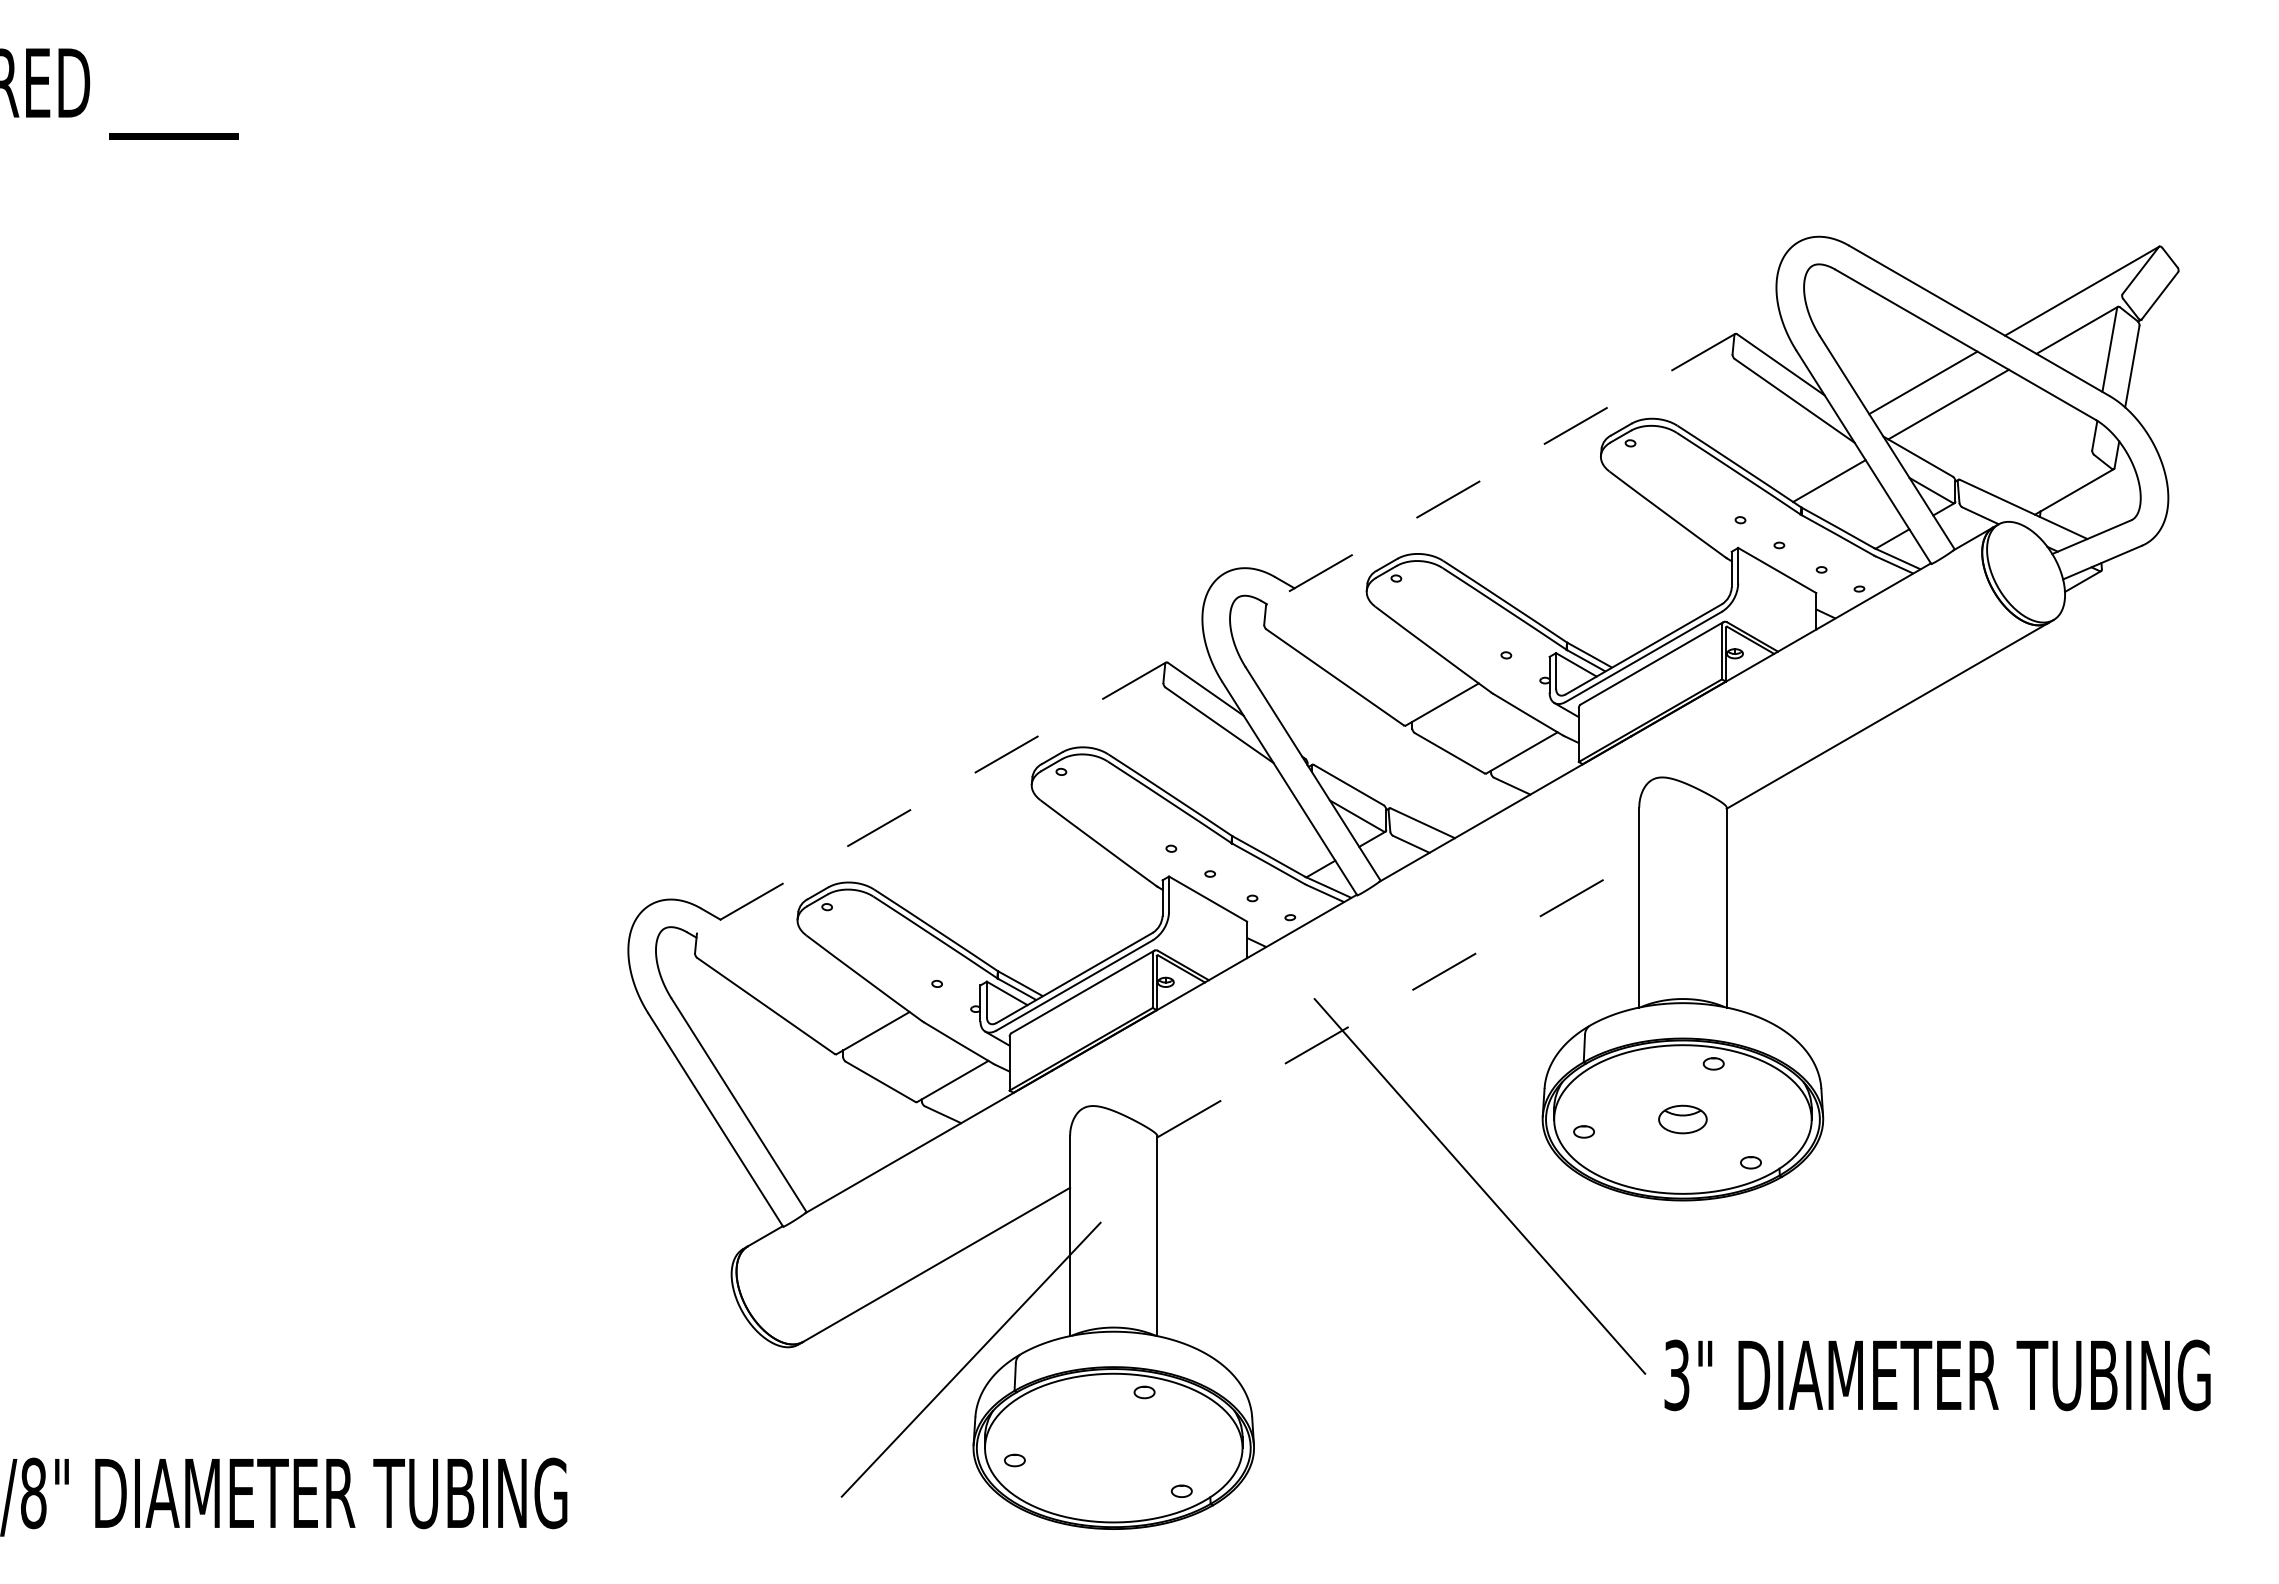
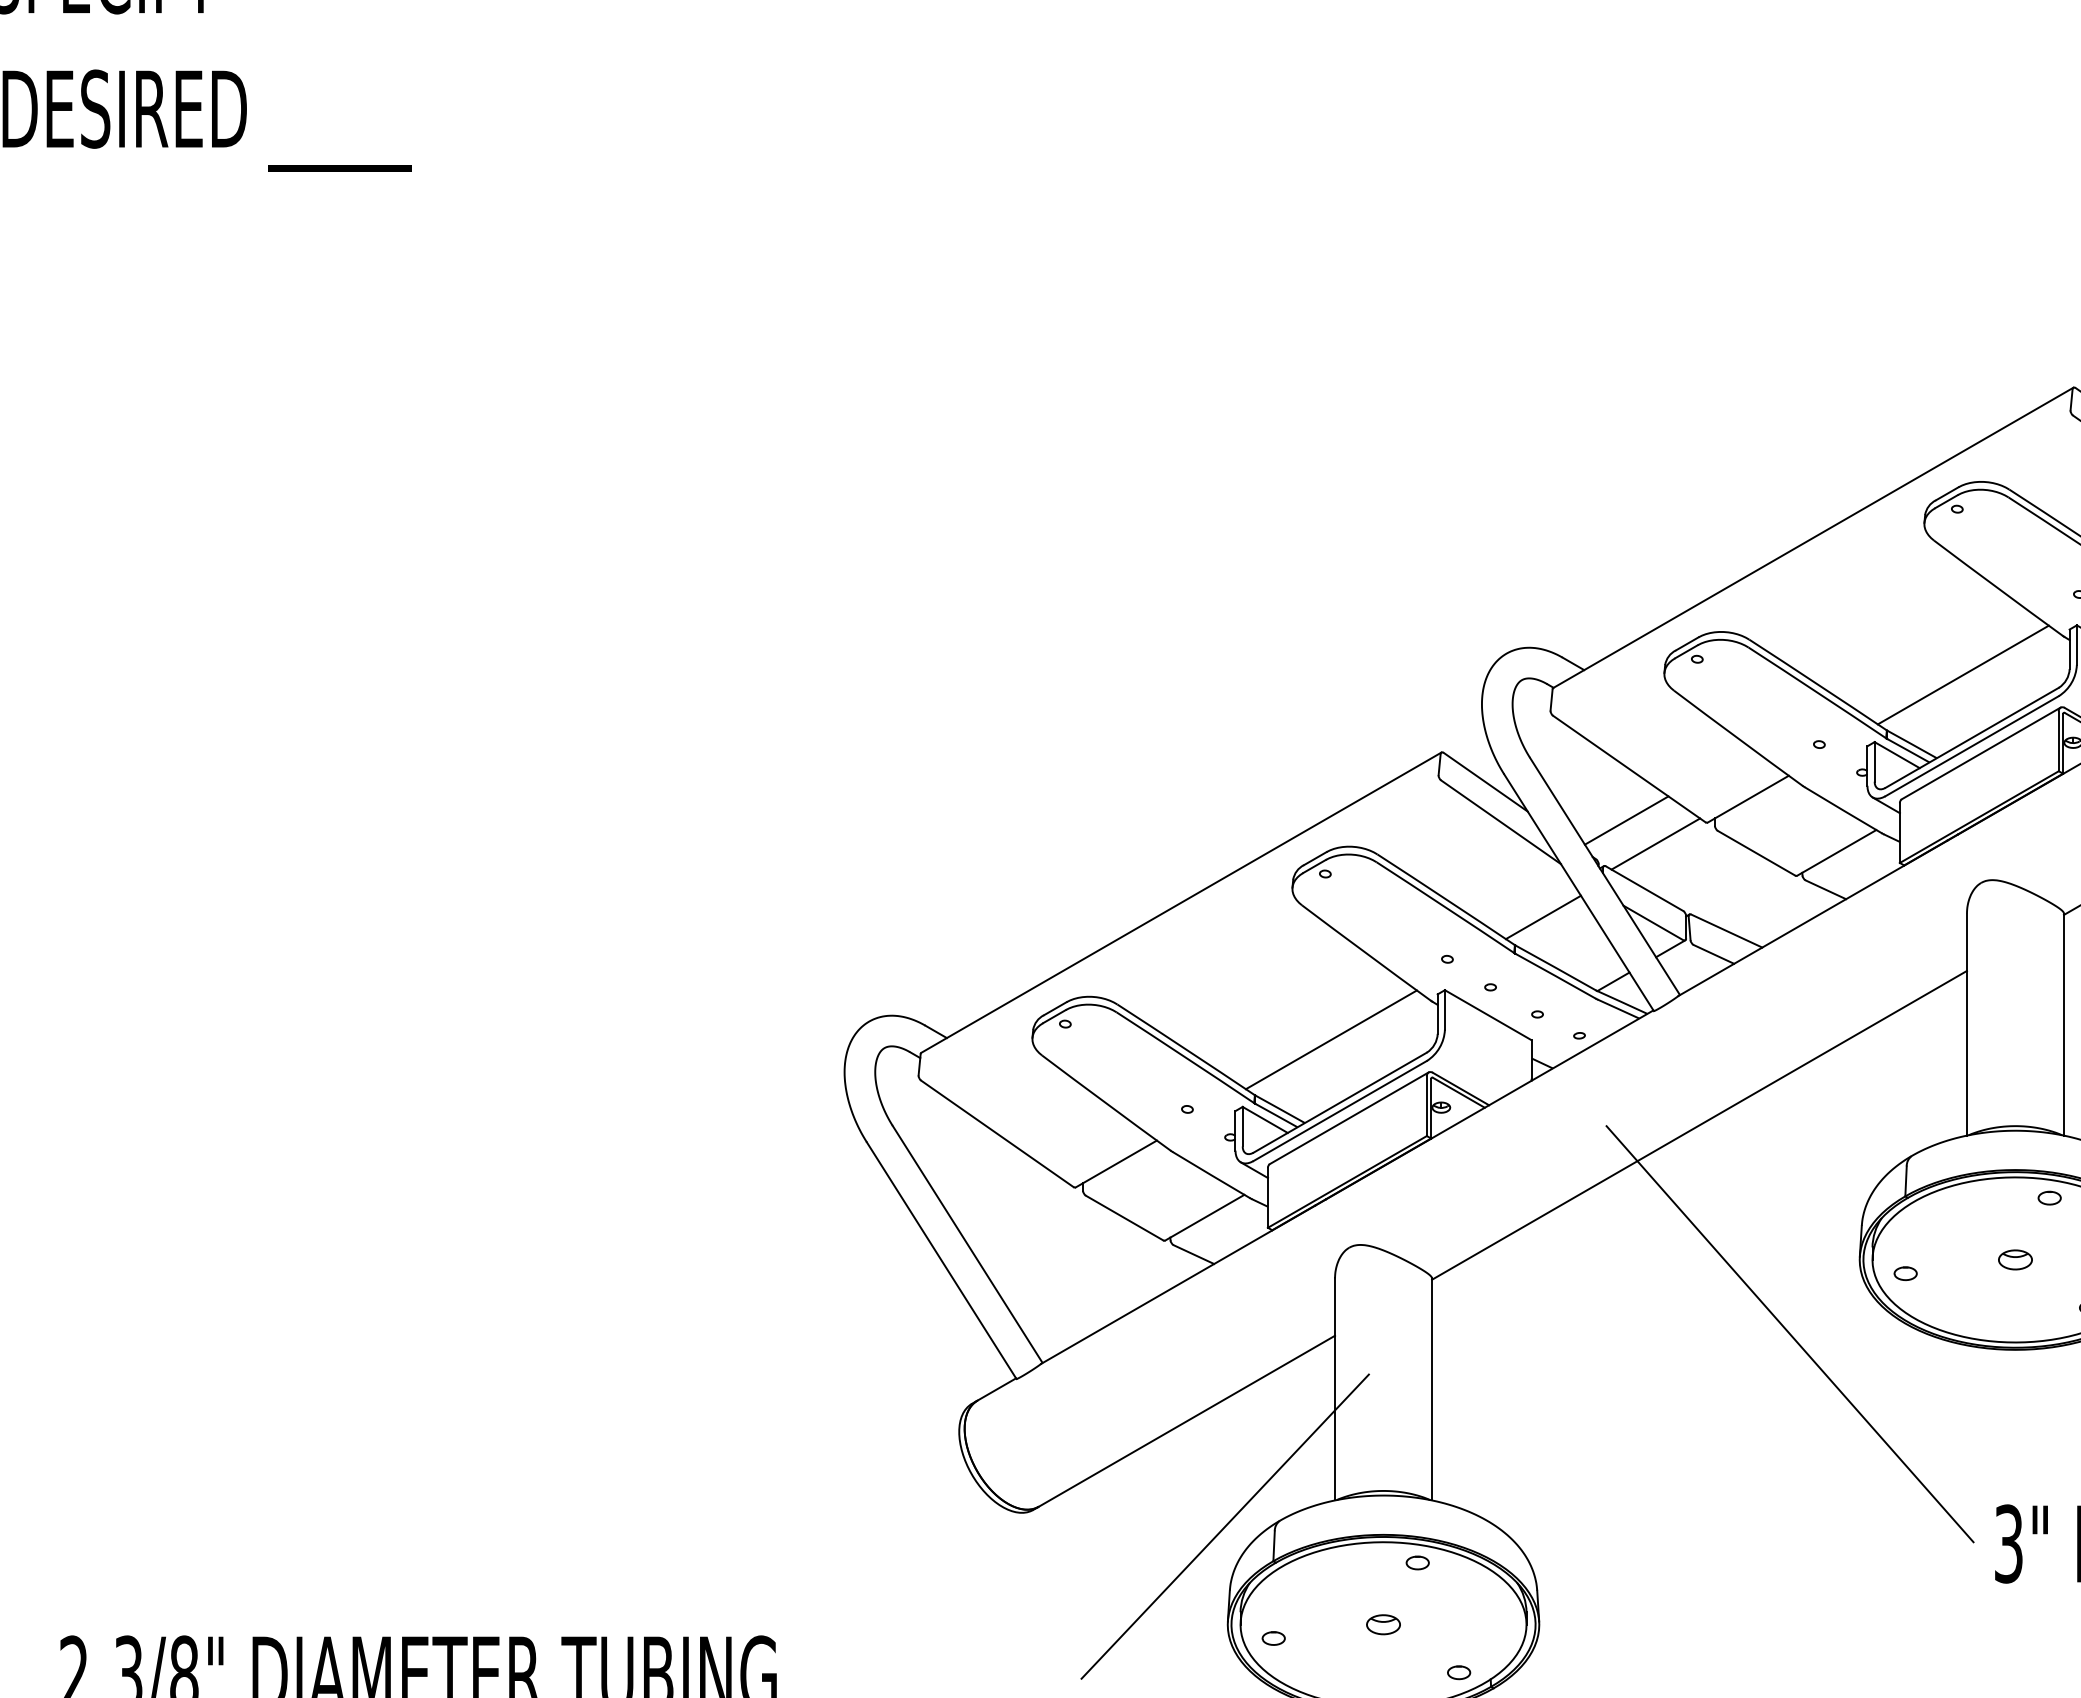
line: (1500, 469) -> (1812, 538), dashed -> solid
line: (1635, 592) -> (1962, 674), added
line: (1332, 723) -> (1626, 820), added
line: (1358, 744) -> (1655, 843), added
line: (931, 797) -> (1181, 902), dashed -> solid
line: (1257, 810) -> (1543, 916), added
line: (1066, 920) -> (1331, 1038), added
line: (1398, 998) -> (1699, 1125), dashed -> solid
part: (1682, 1119) -> (2014, 1259), size x0.62
part: (1113, 1447) -> (1383, 1624), added

